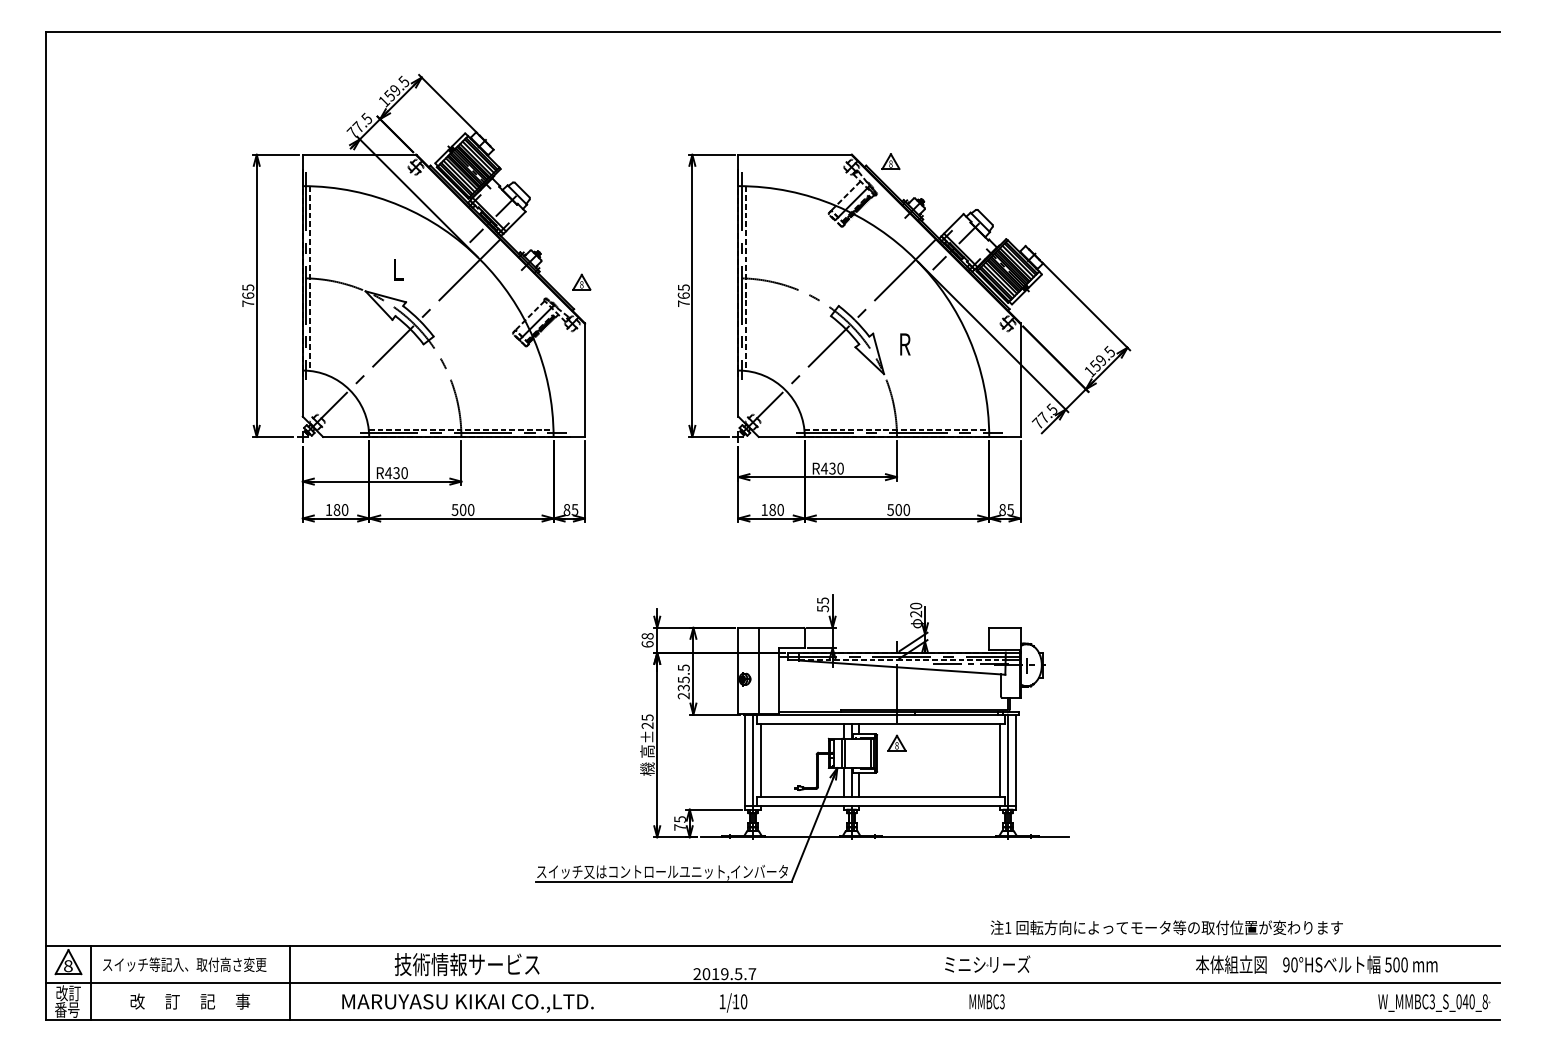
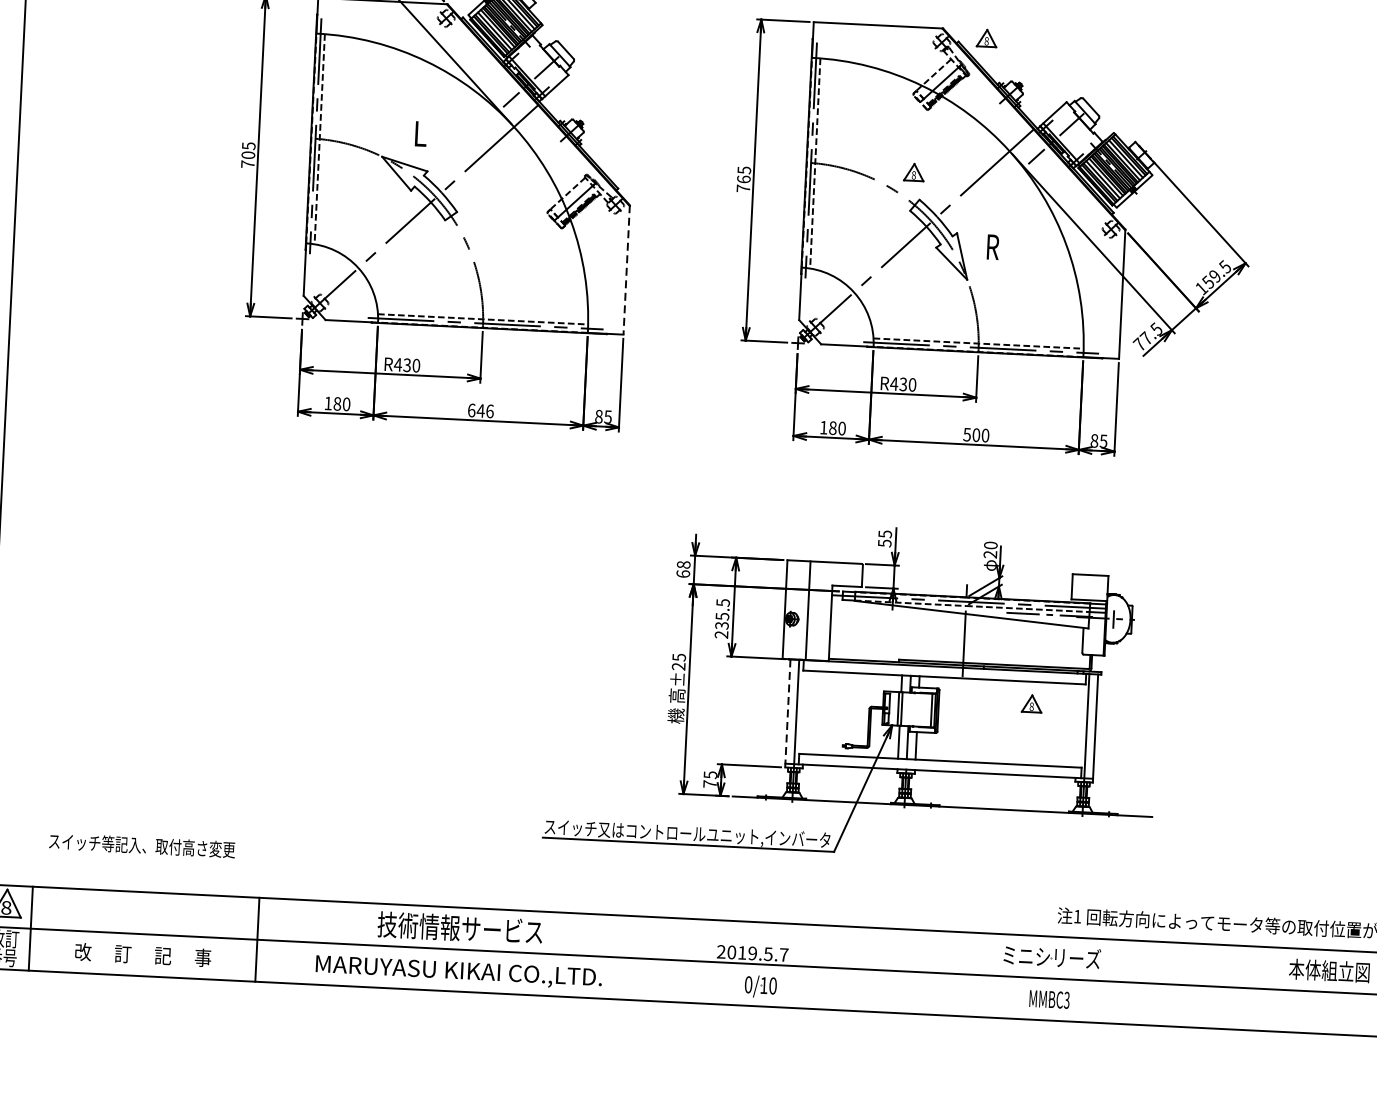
part: (581, 281) -> (913, 171), moved
text: (248, 295) -> (248, 155), 765 -> 705
line: (584, 380) -> (626, 270), solid -> dashed
text: (462, 510) -> (480, 411), 500 -> 646
part: (896, 742) -> (1031, 702), moved
line: (760, 760) -> (805, 712), removed
line: (1000, 760) -> (1078, 725), removed
line: (745, 761) -> (788, 712), solid -> dashed
text: (184, 964) -> (141, 845), moved
text: (722, 1001) -> (748, 984), 1/10 -> 0/10

